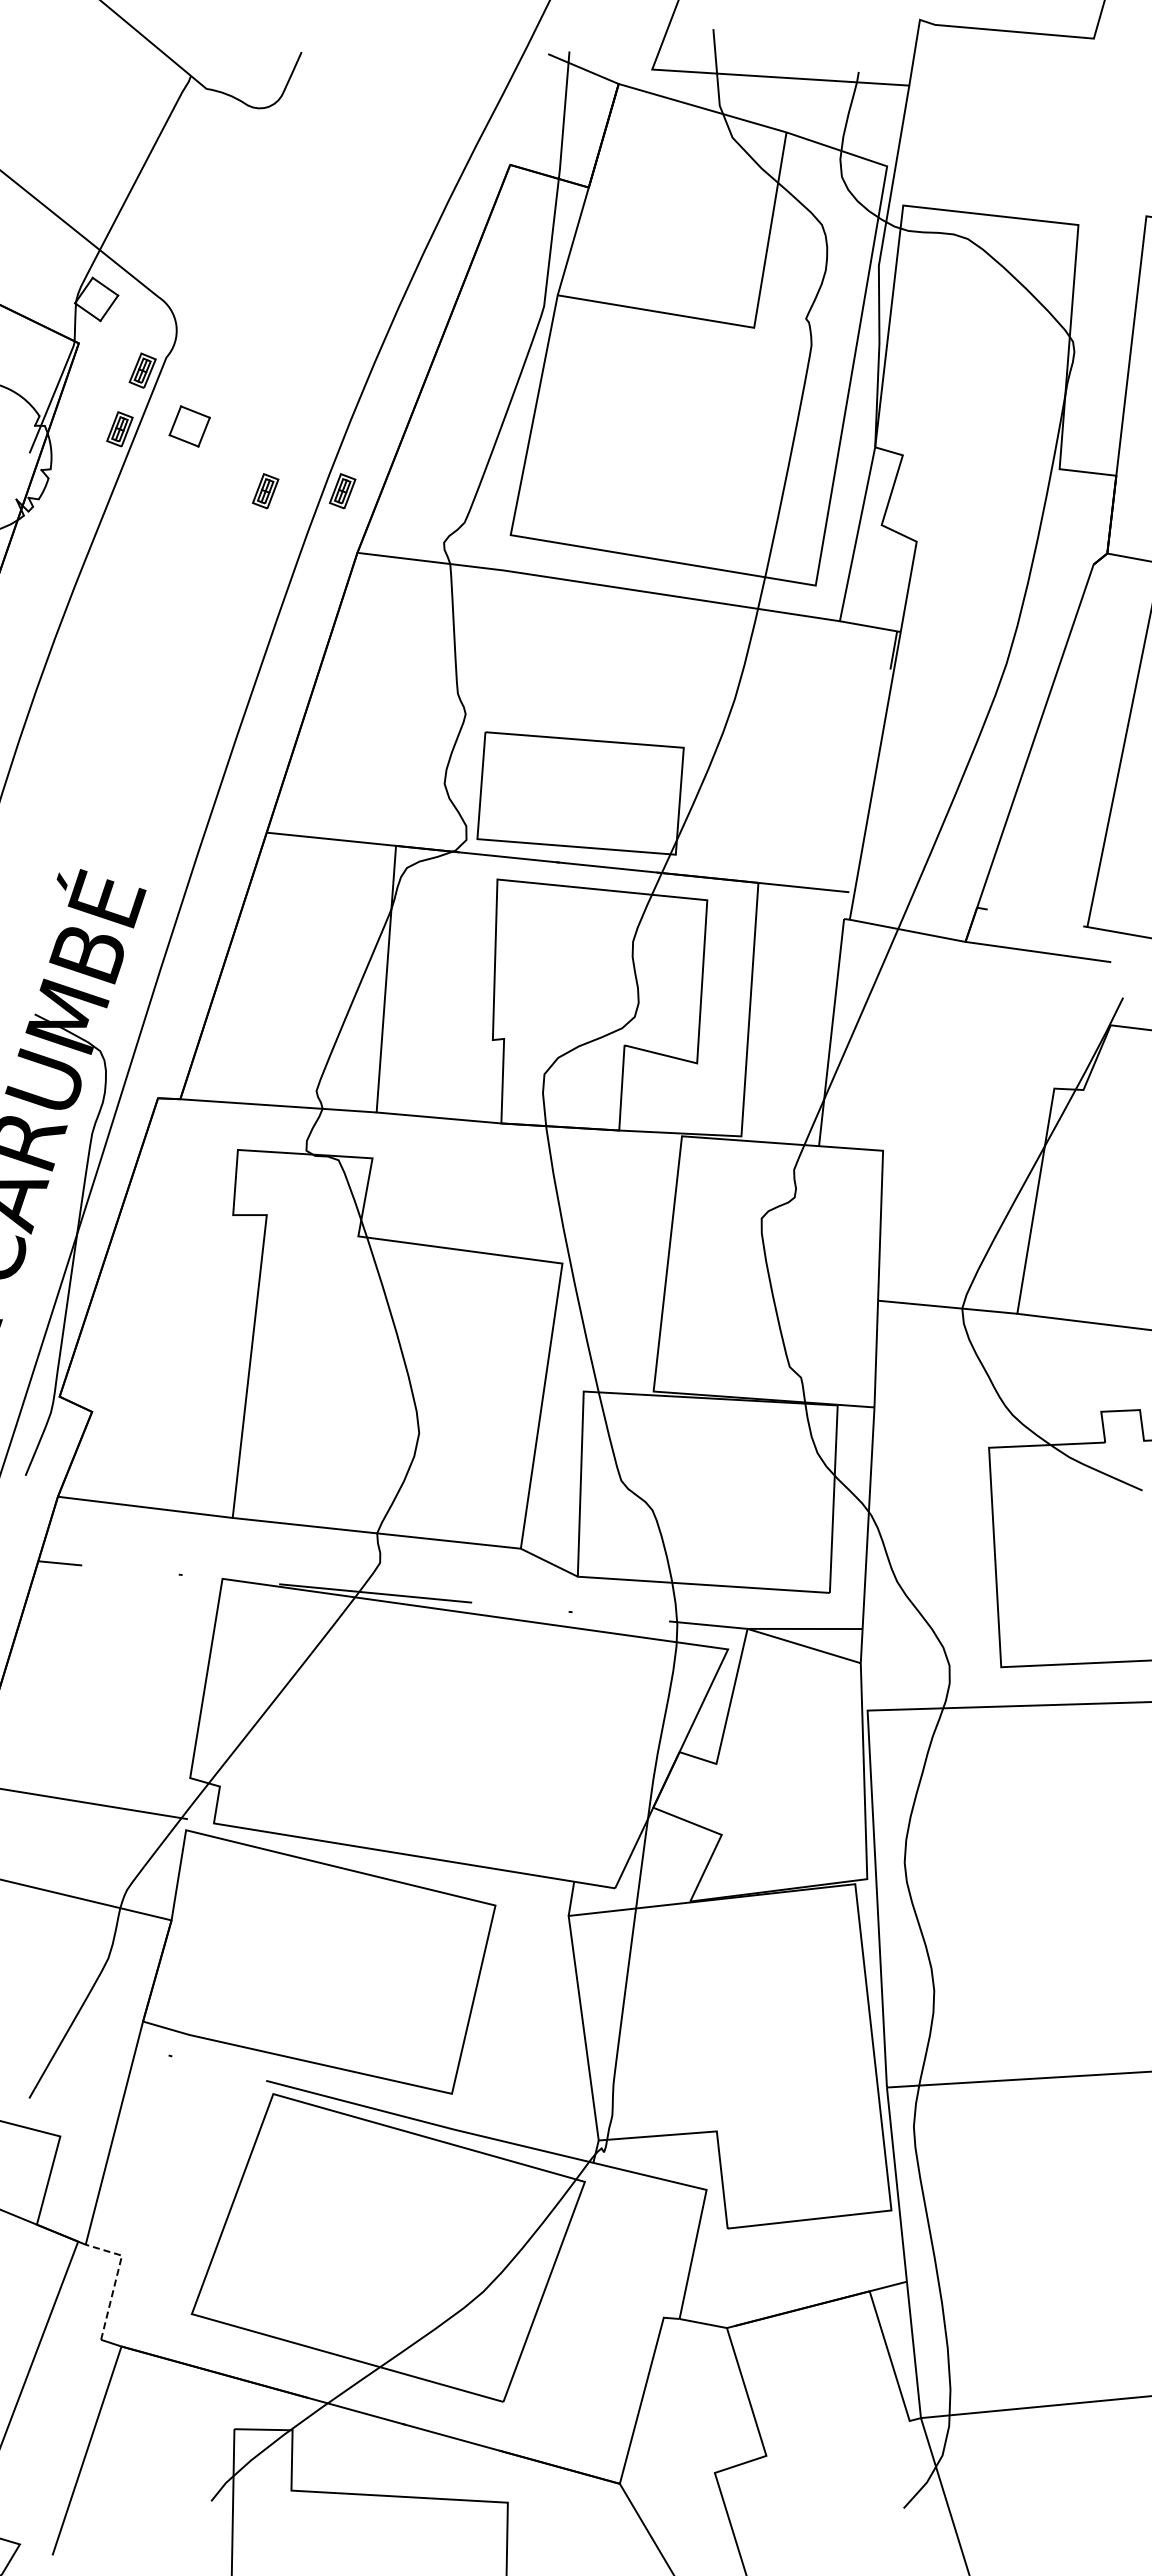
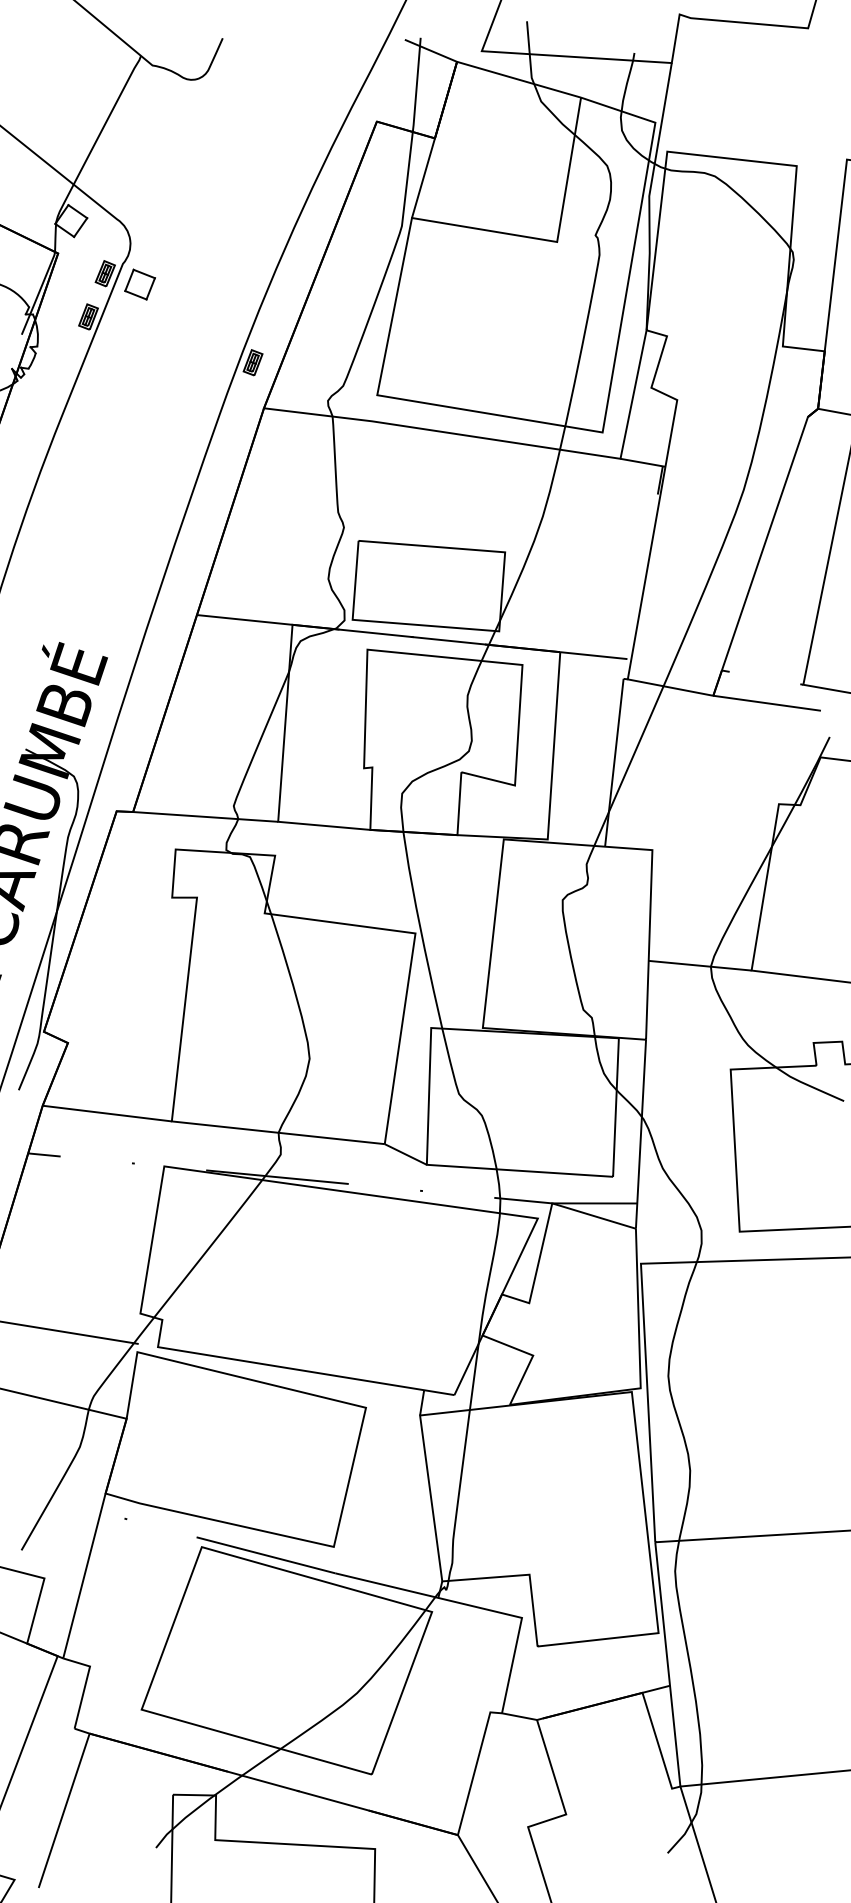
part: (189, 426) -> (139, 284), moved
part: (265, 491) -> (196, 362), removed
line: (116, 2278) -> (85, 1683), dashed -> solid

